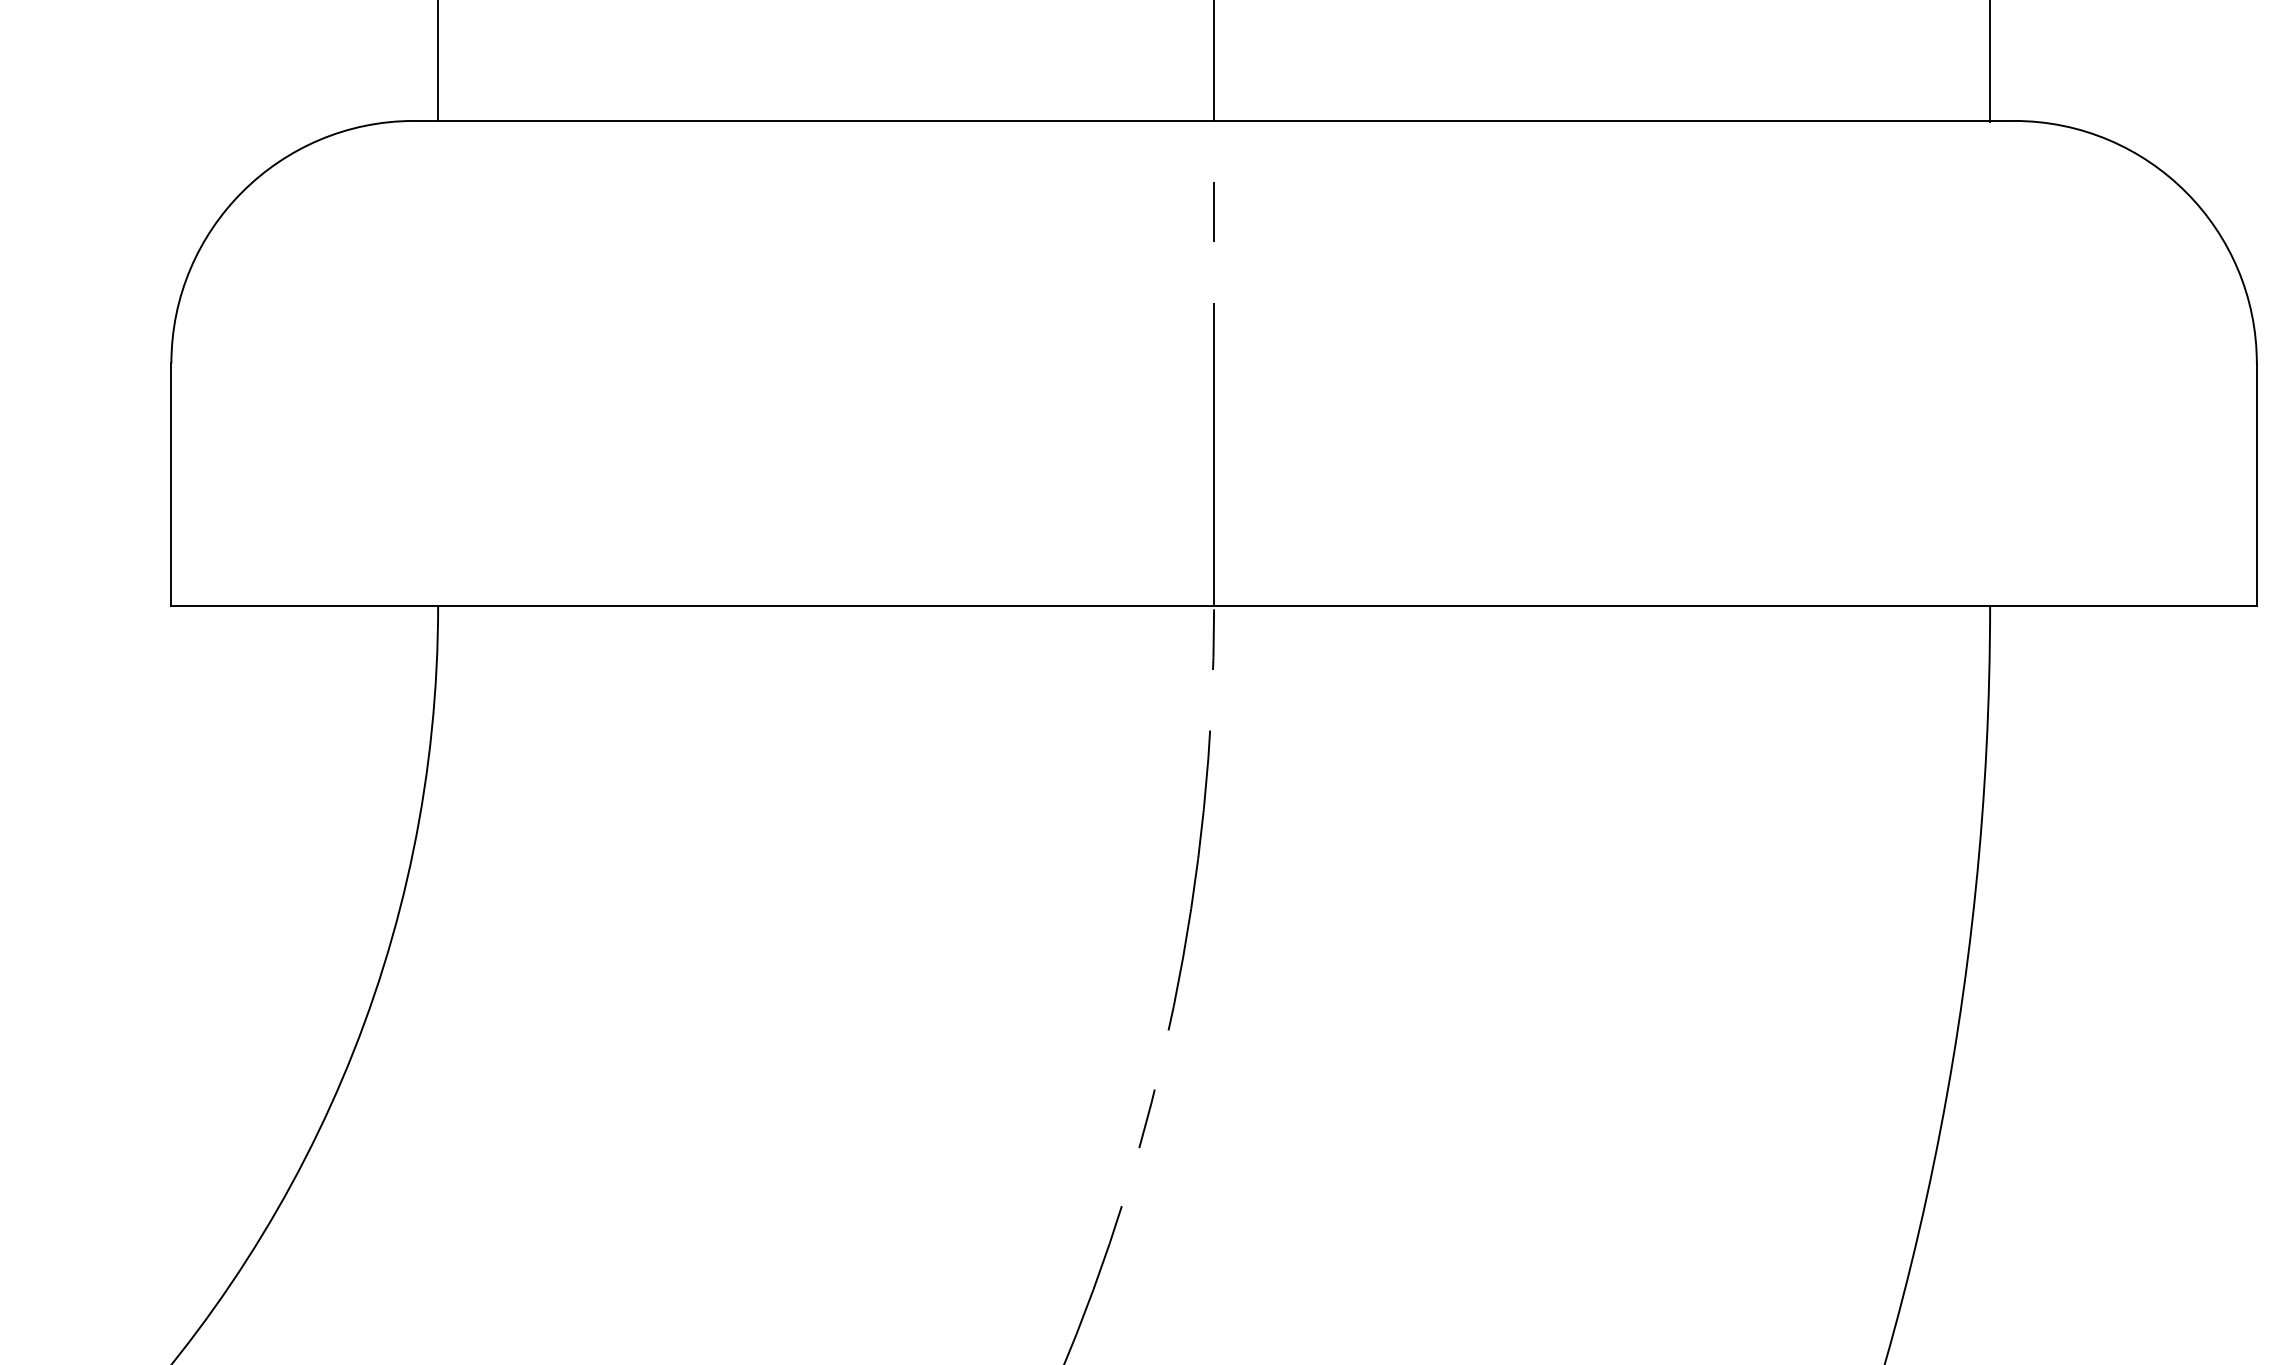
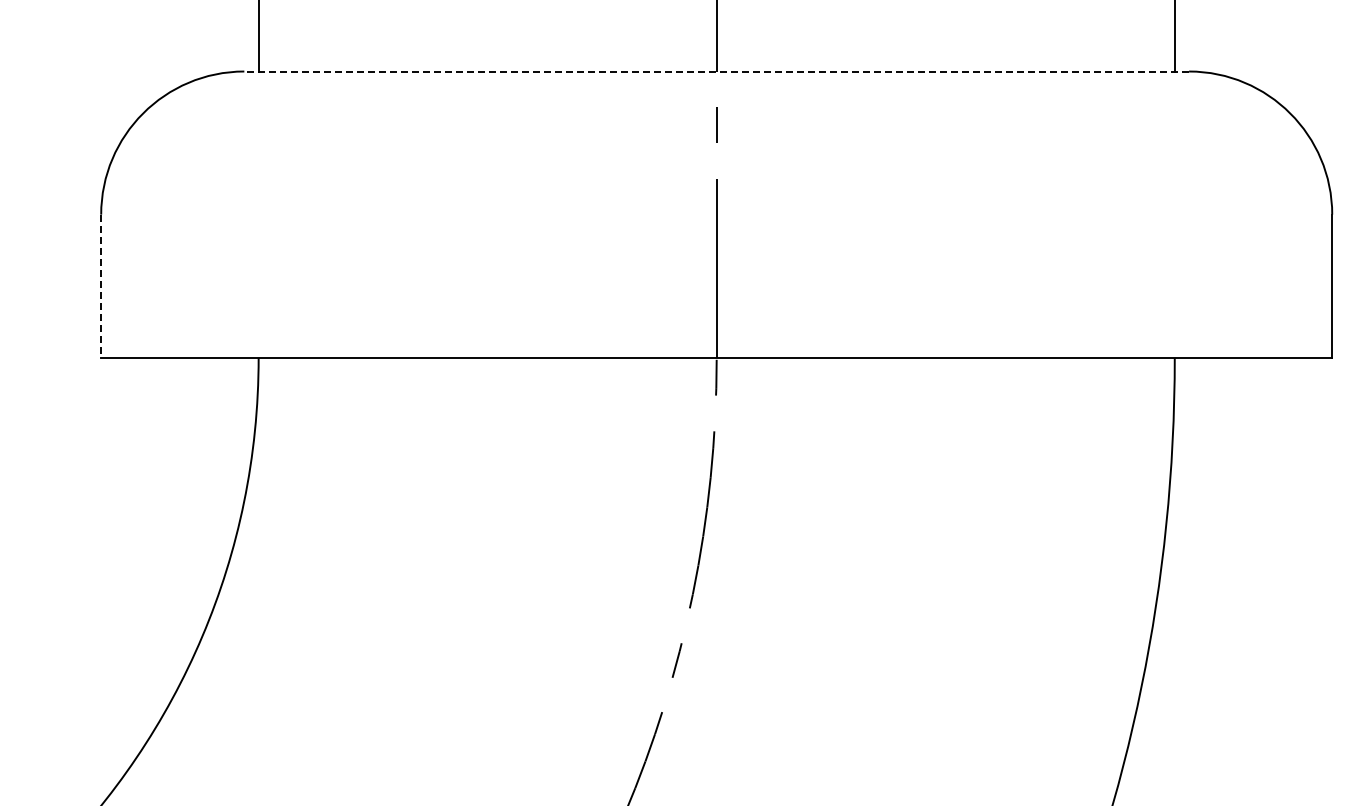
line: (1213, 120) -> (716, 71), solid -> dashed
line: (171, 485) -> (101, 286), solid -> dashed

